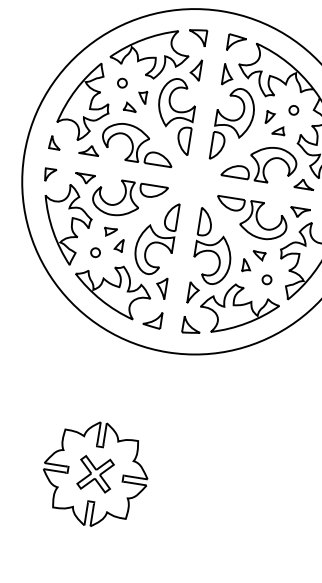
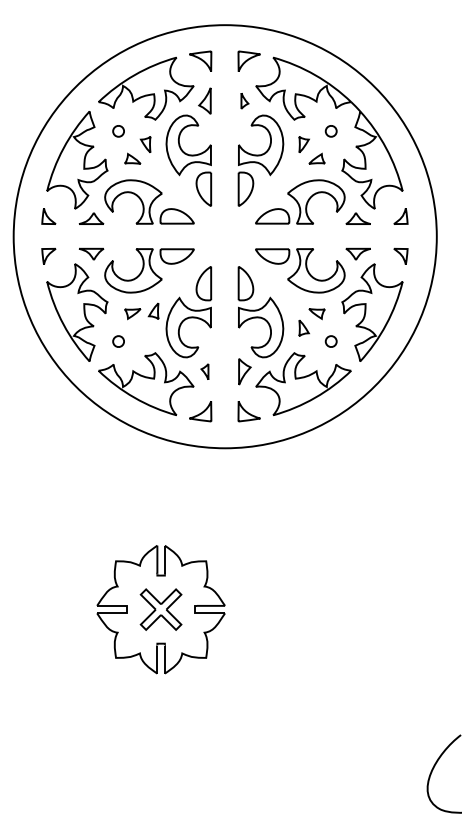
part: (227, 74) -> (244, 100), size x0.6
part: (119, 244) -> (153, 310), moved
part: (161, 287) -> (204, 371), size x0.6

